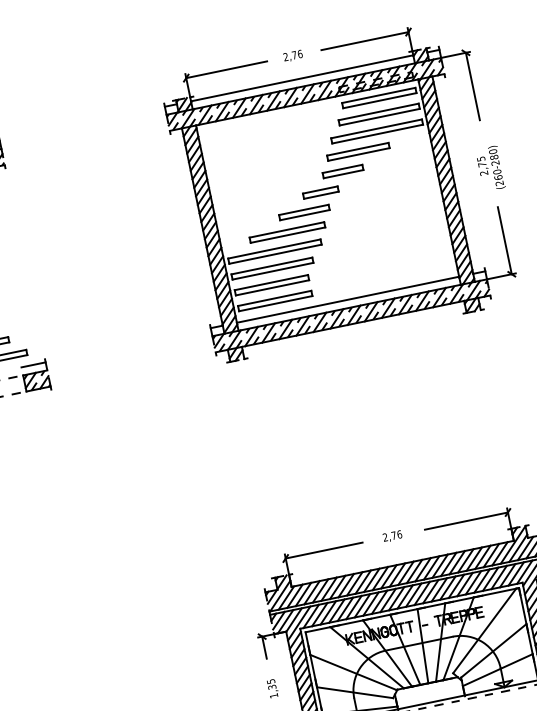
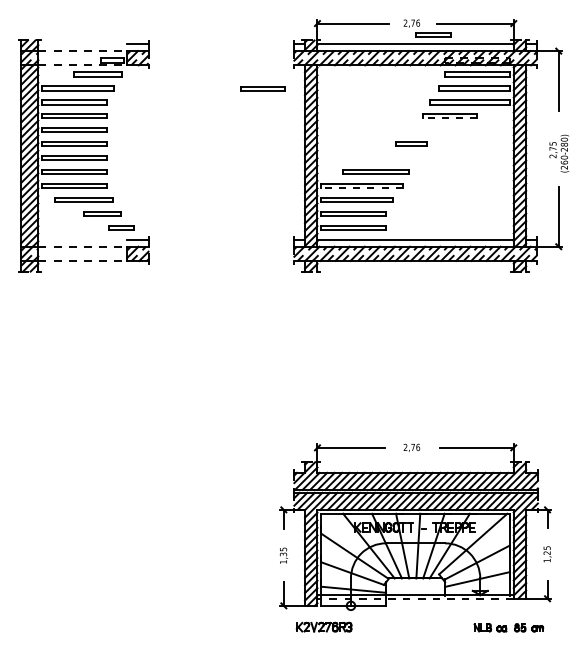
line: (358, 154) -> (449, 118), solid -> dashed
part: (342, 170) -> (433, 34), moved
part: (303, 211) -> (262, 88), moved
line: (275, 254) -> (362, 188), solid -> dashed

